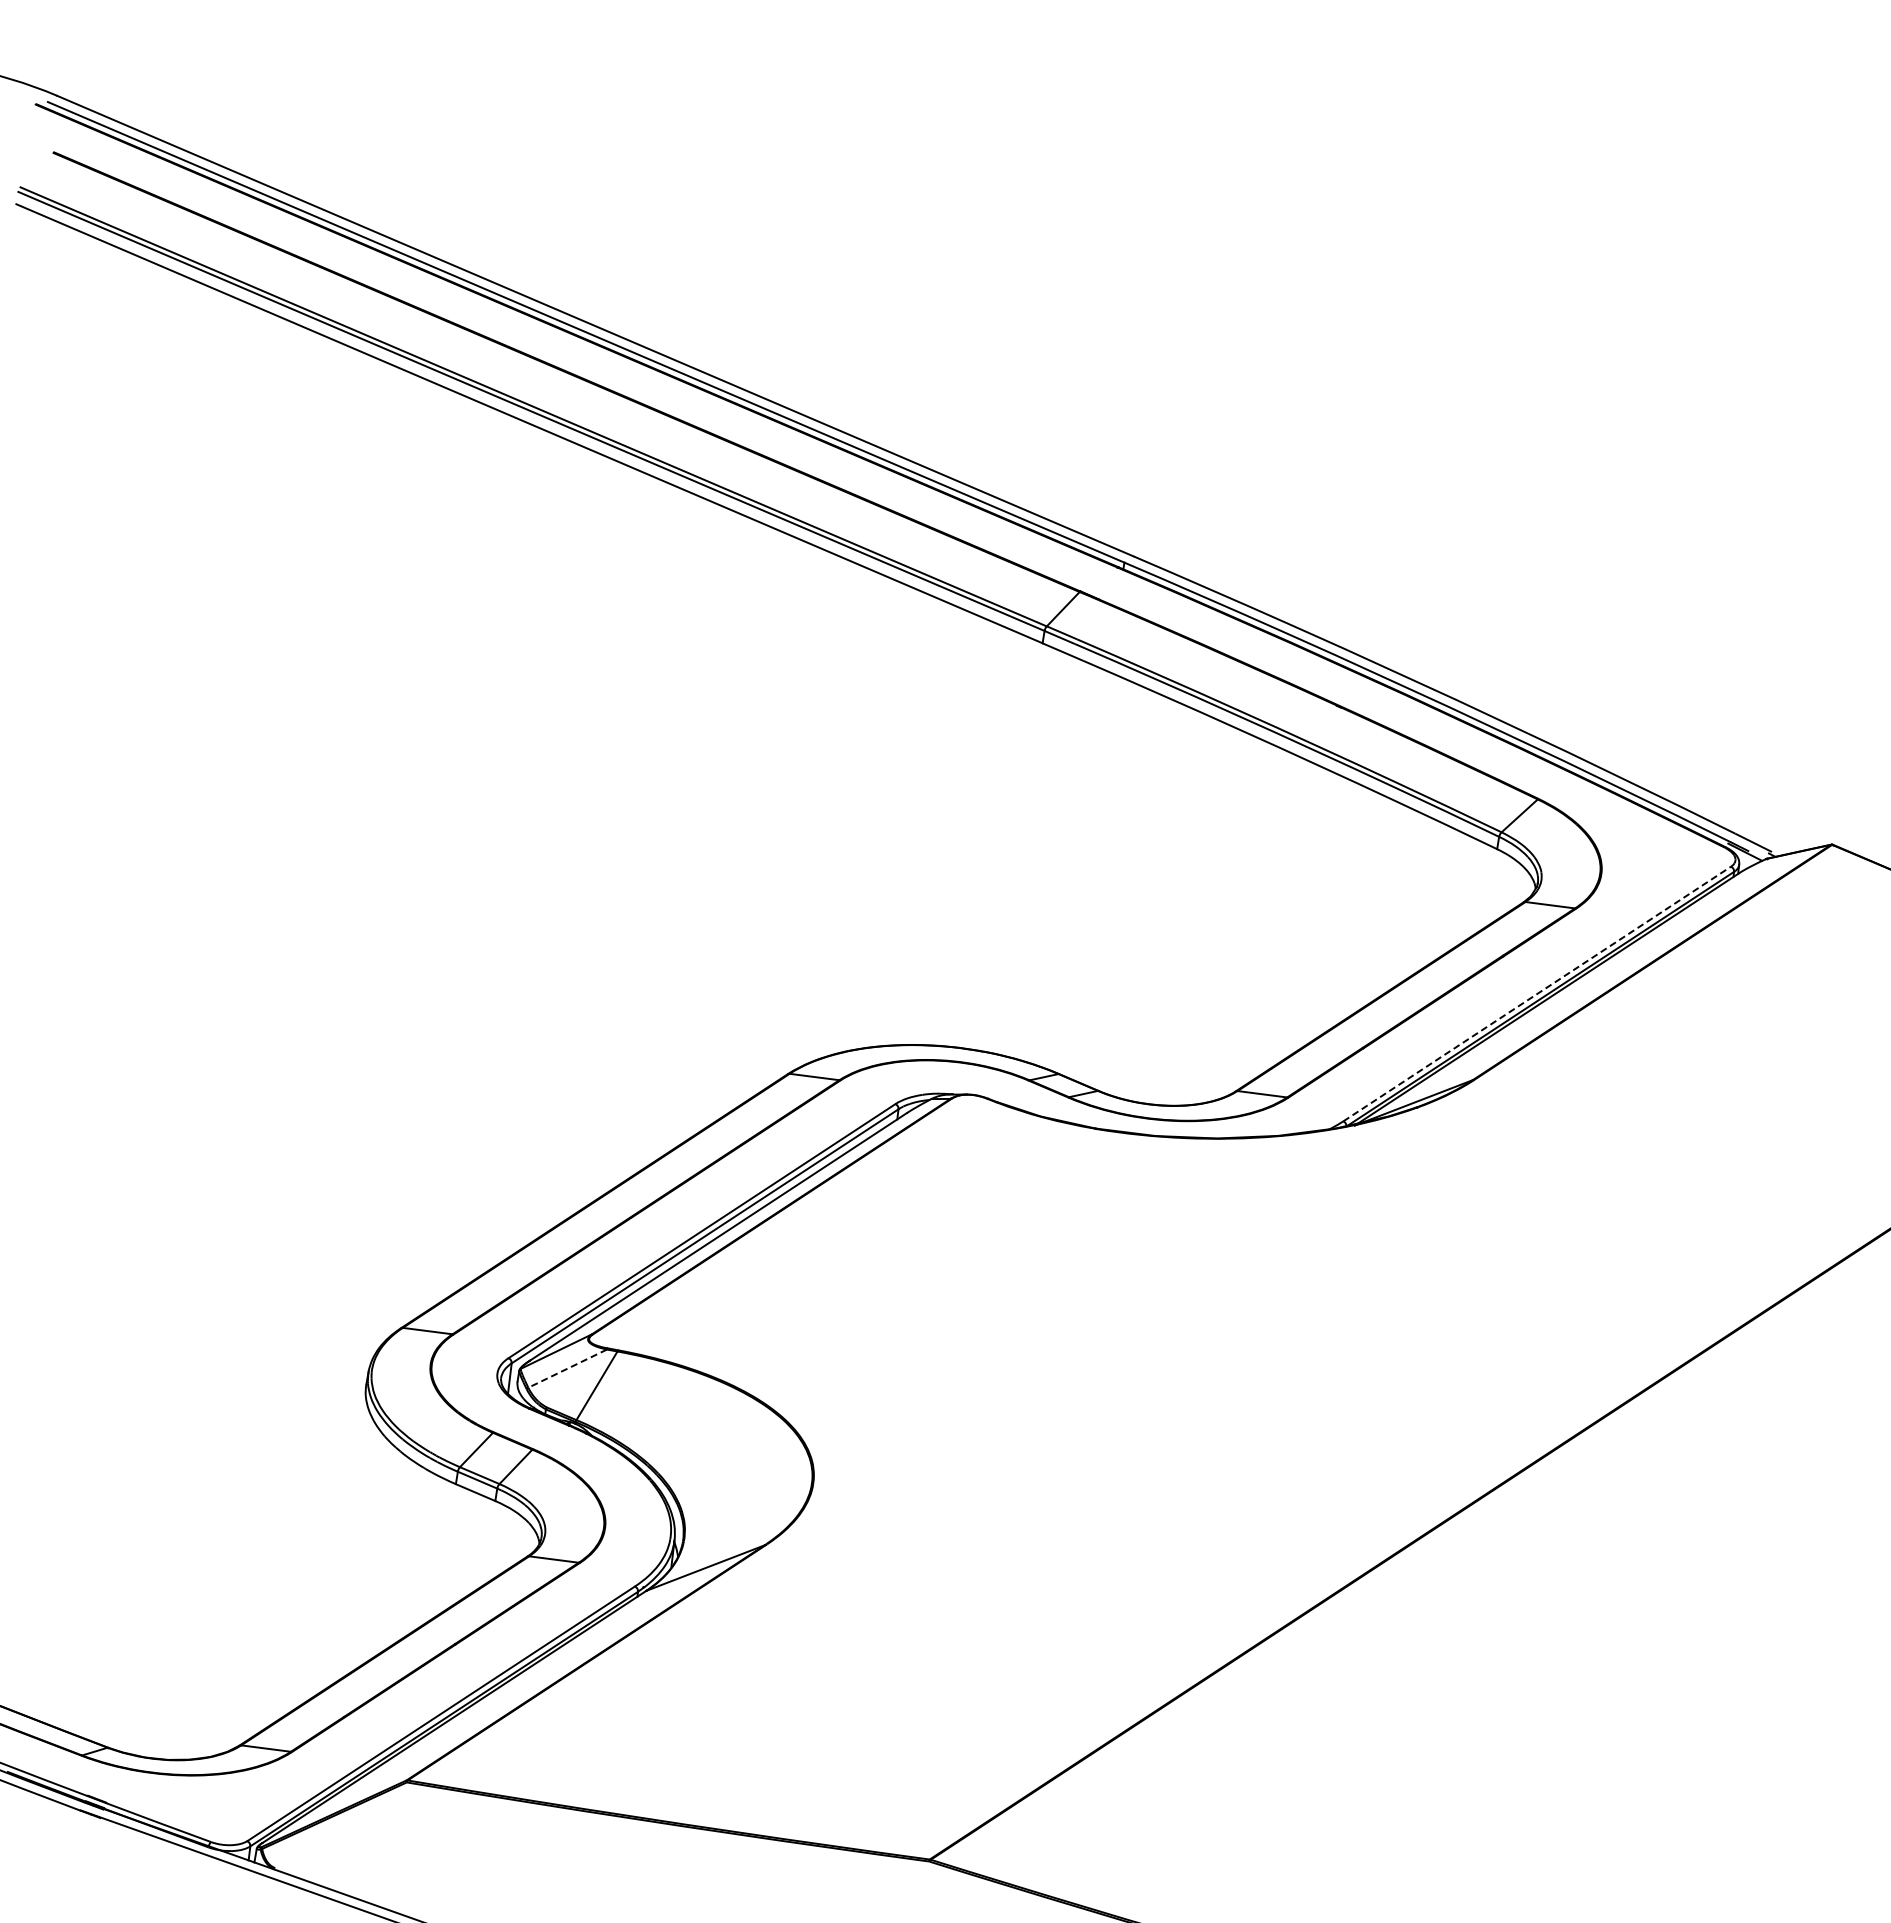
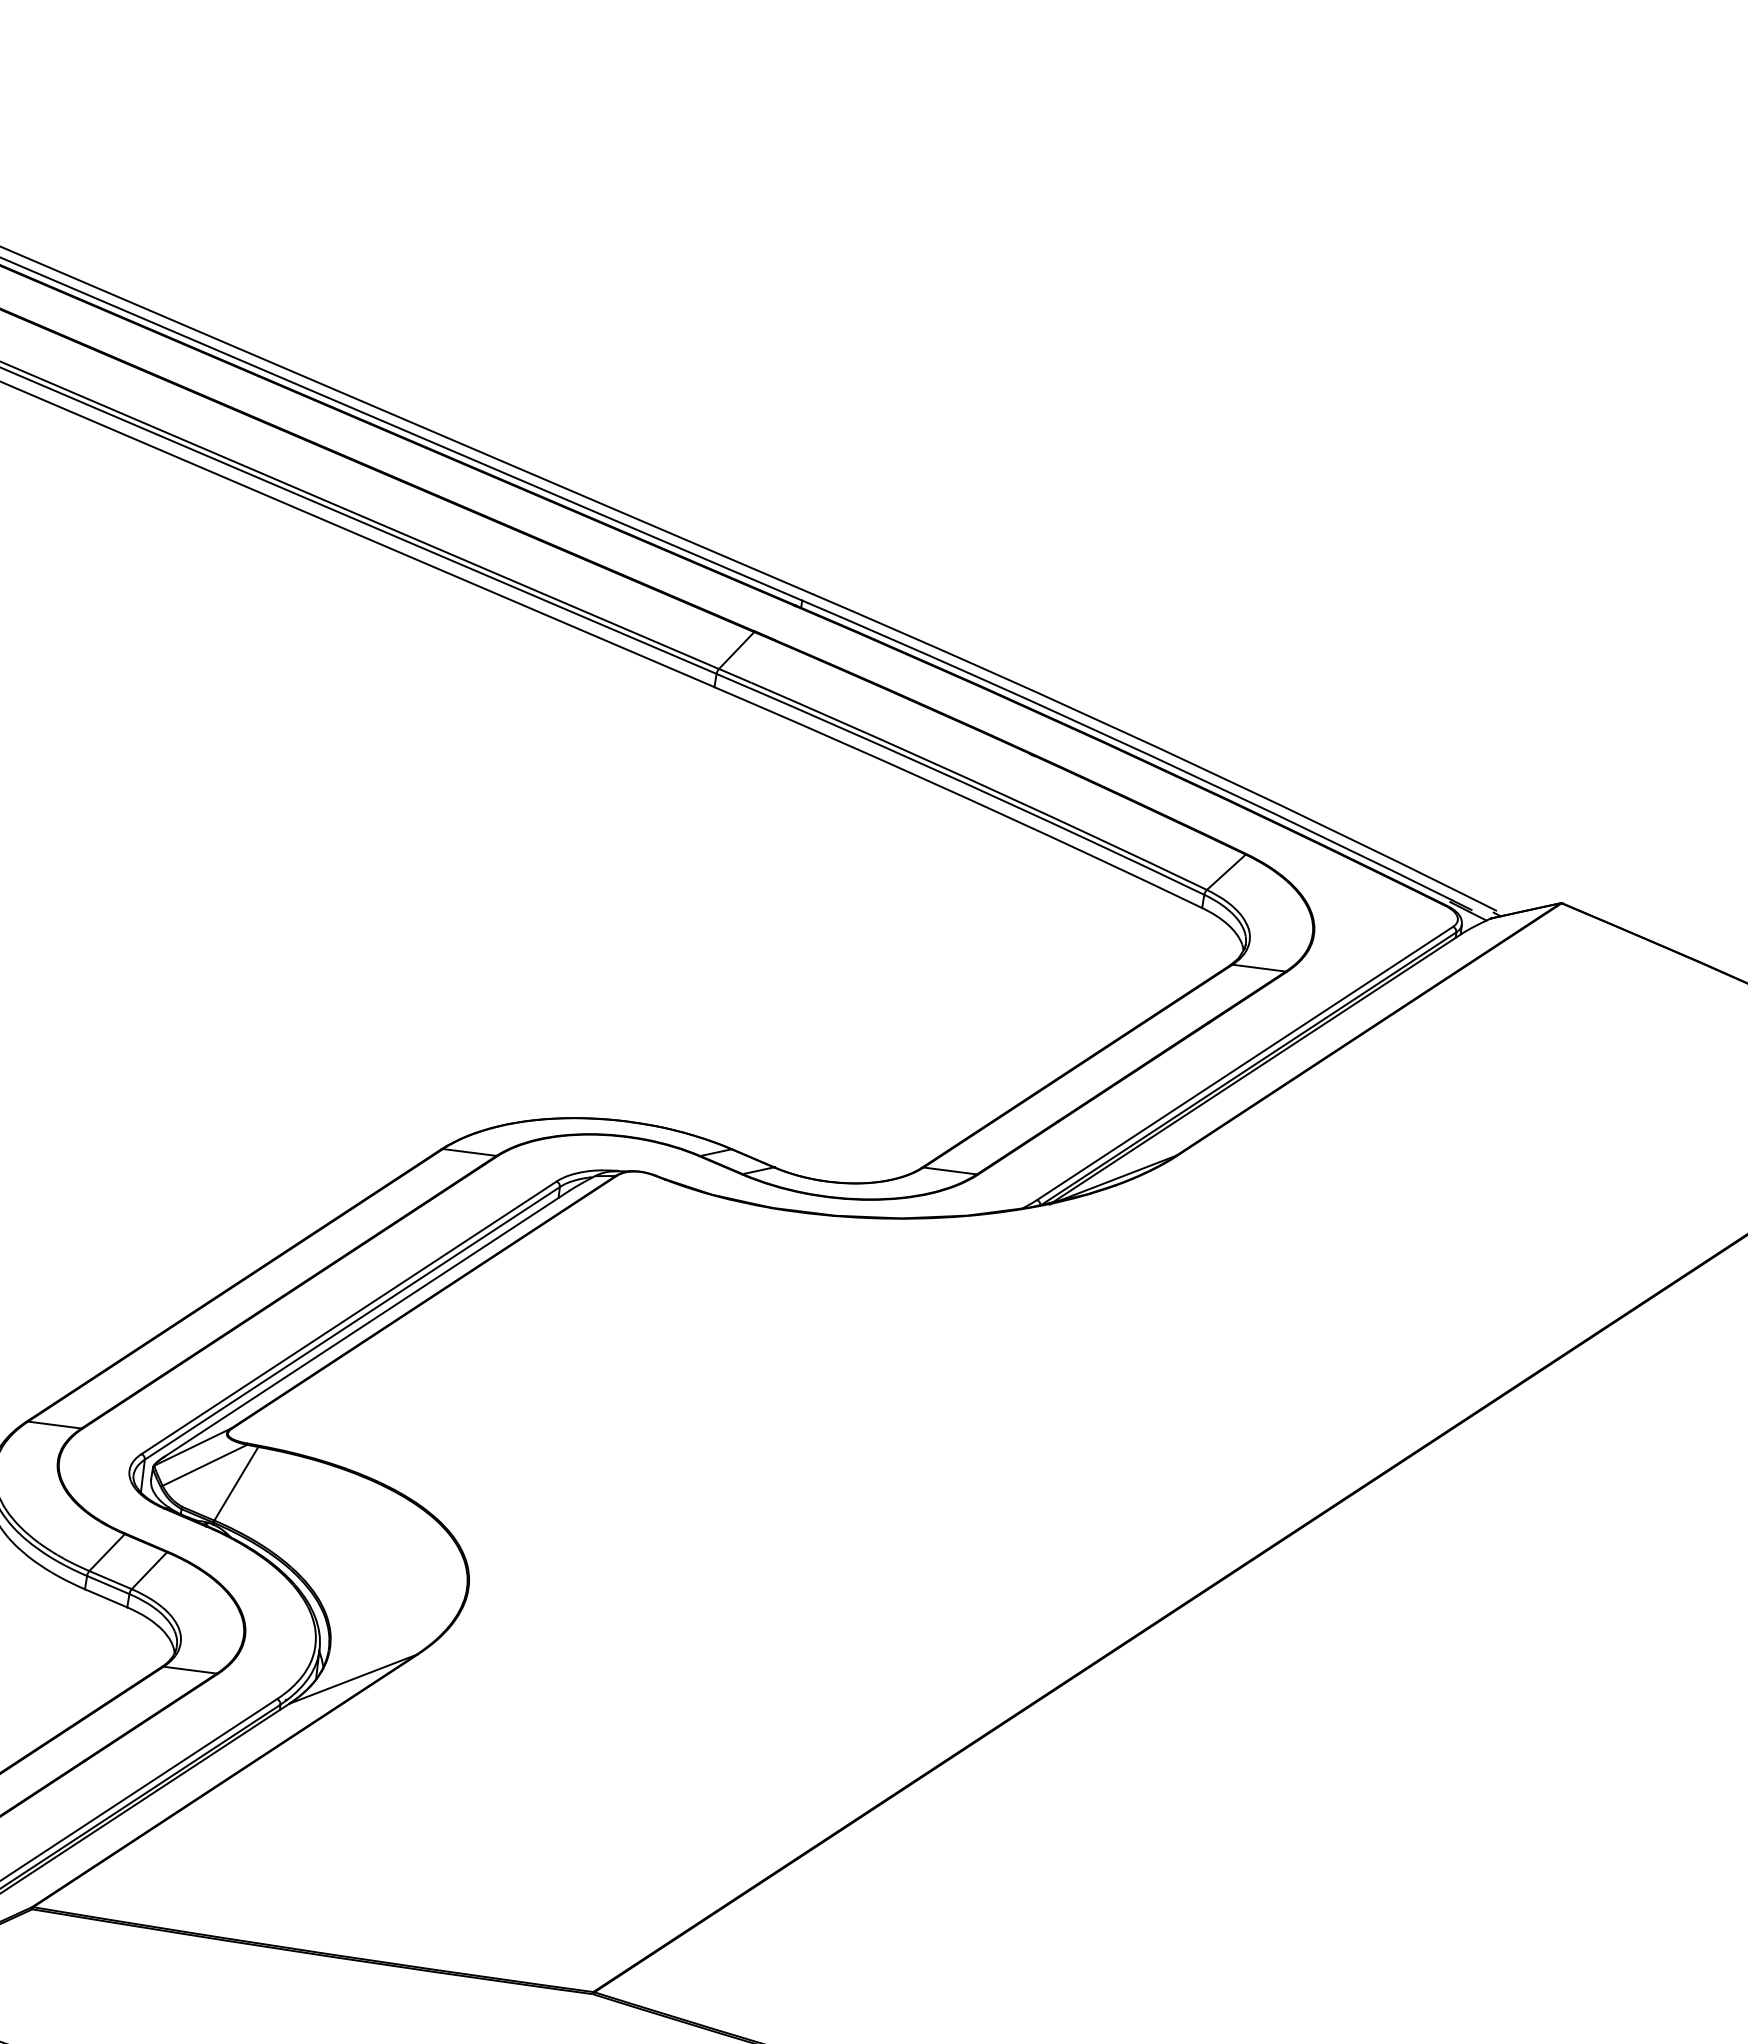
line: (1537, 994) -> (1245, 1063), dashed -> solid
line: (567, 1368) -> (204, 1465), dashed -> solid

